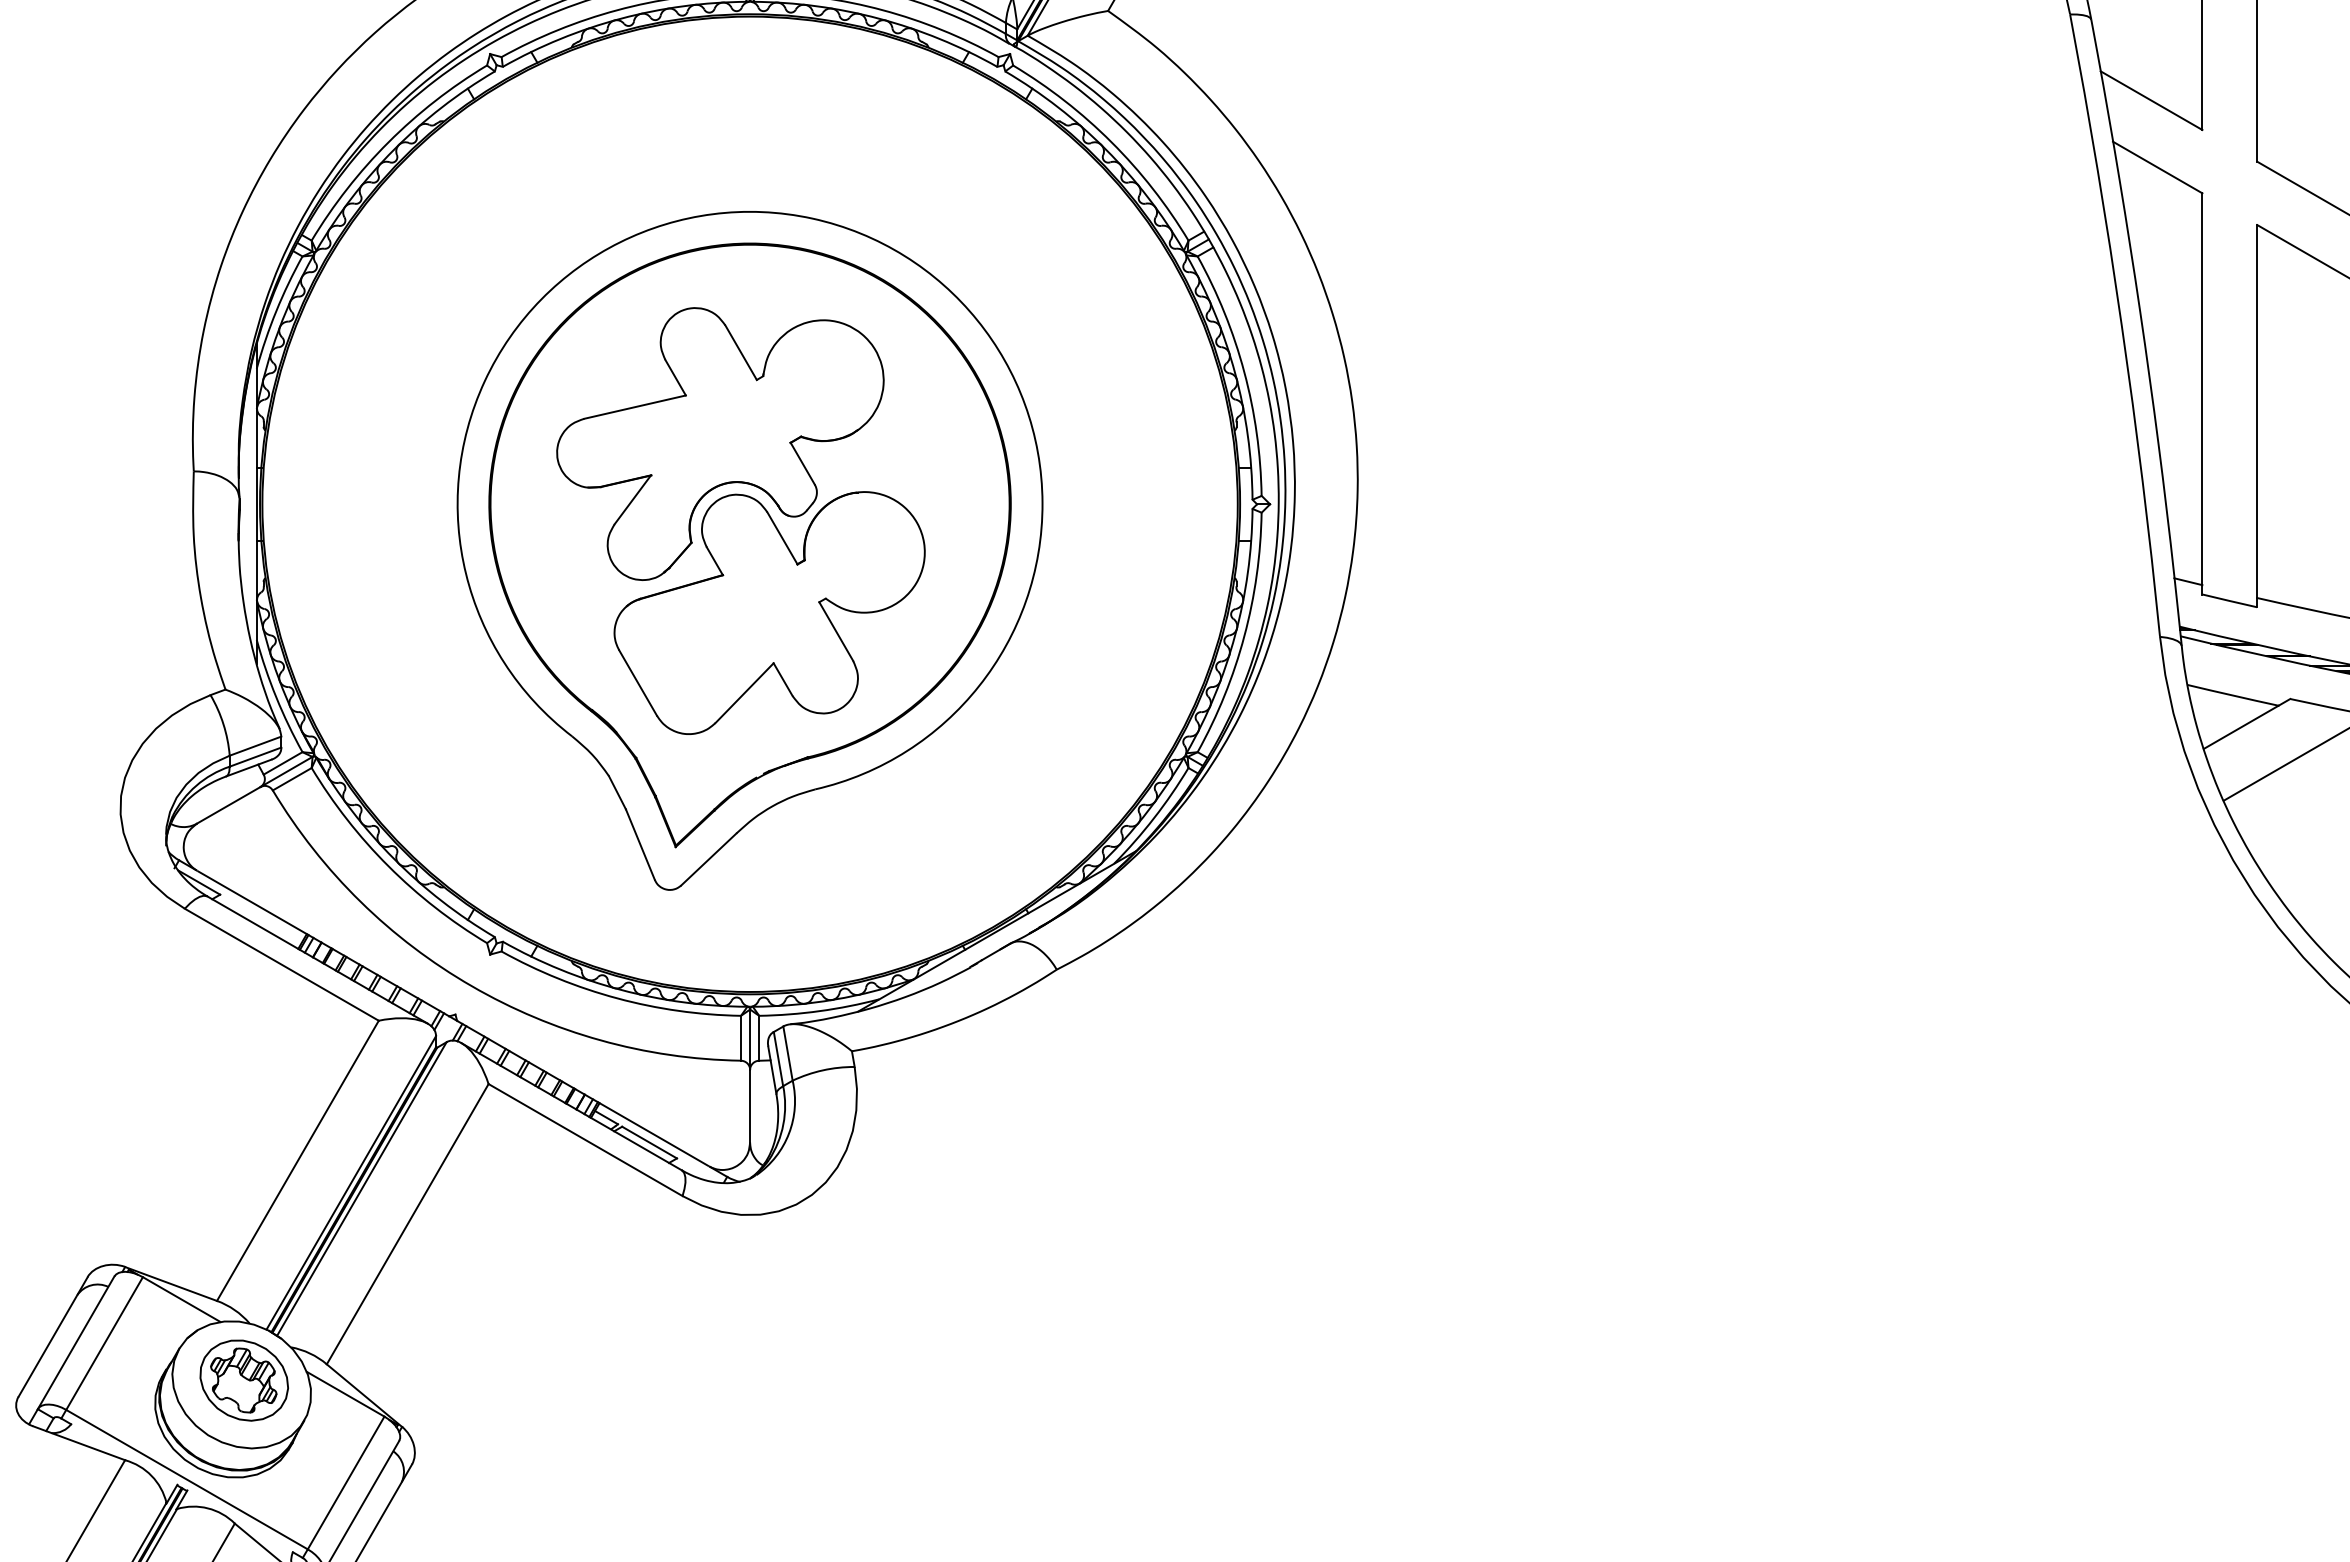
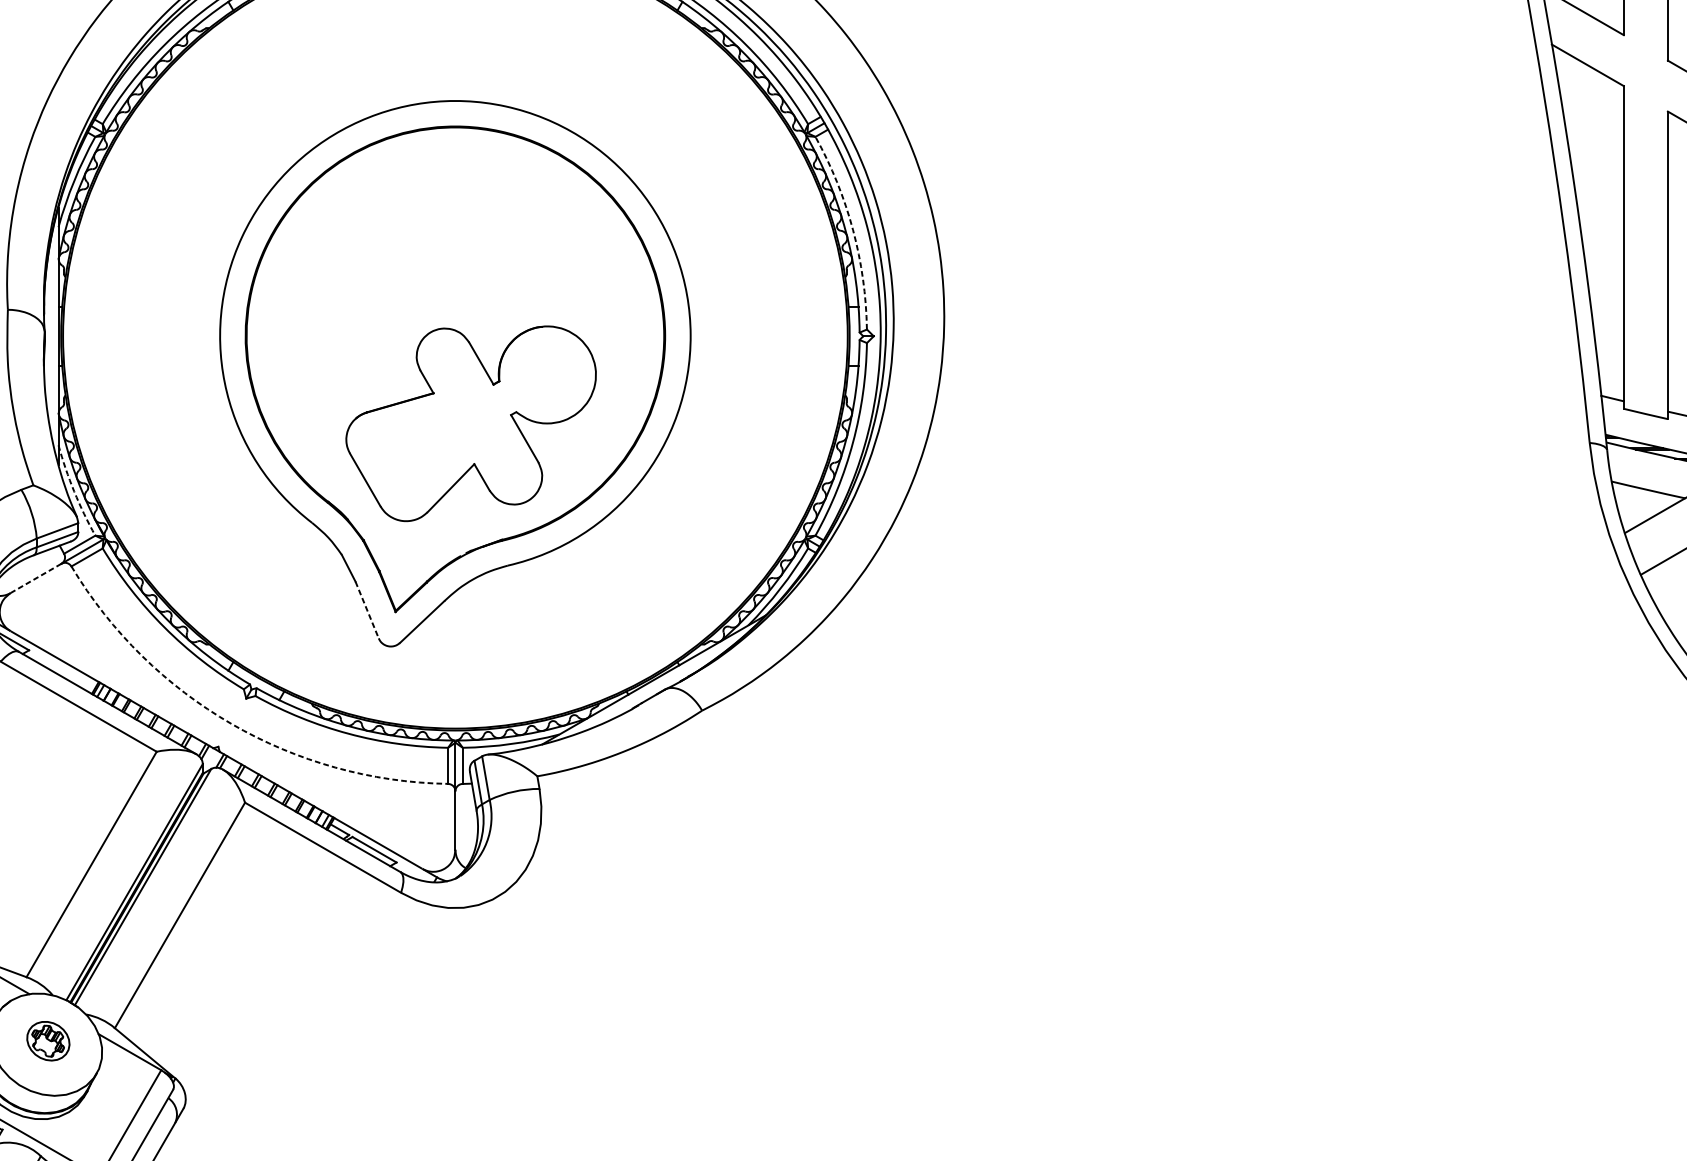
arc: (1244, 372) -> (853, 230), solid -> dashed
part: (720, 443) -> (431, 287), removed
arc: (276, 697) -> (74, 491), solid -> dashed
line: (228, 805) -> (35, 578), solid -> dashed
line: (640, 845) -> (367, 610), solid -> dashed
arc: (471, 986) -> (231, 724), solid -> dashed
part: (243, 1380) -> (47, 1041), size x0.6

